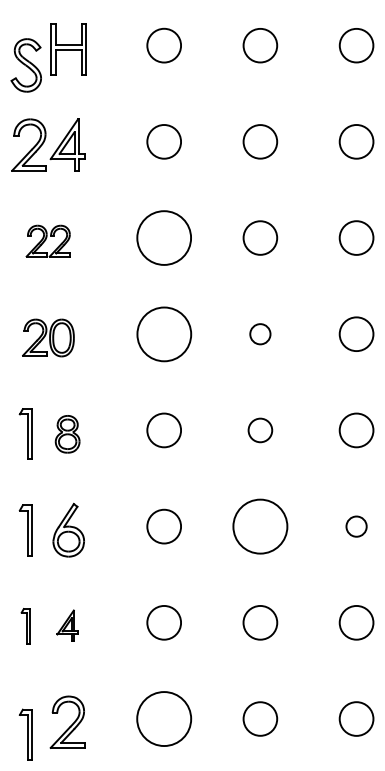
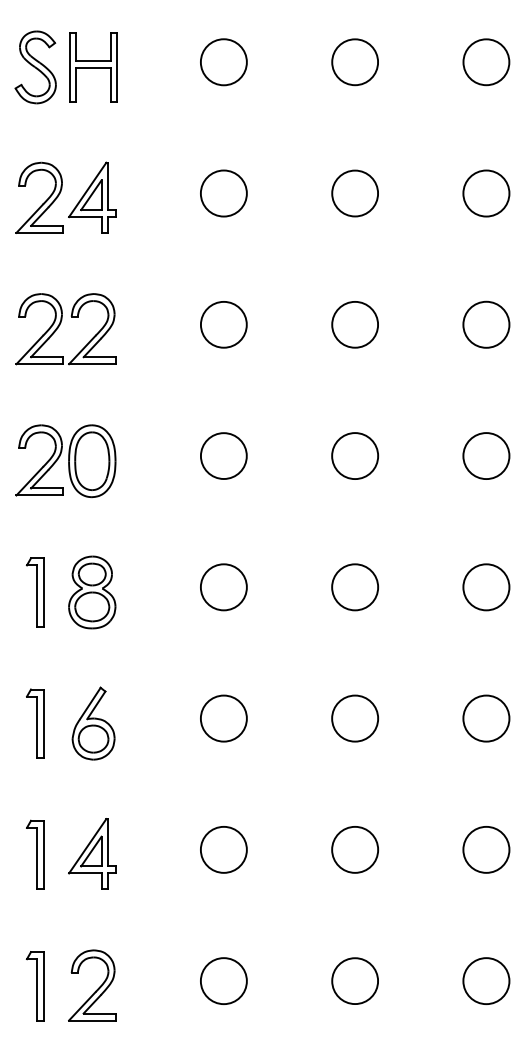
part: (25, 65) -> (34, 67), moved
circle: (164, 237) -> (224, 324), size x0.62
part: (48, 240) -> (65, 328), size x1.67
circle: (163, 333) -> (222, 455), size x0.62
circle: (260, 334) -> (355, 456), size x1.67
part: (48, 337) -> (65, 460), size x1.43
circle: (260, 430) -> (355, 587), size x1.43
part: (67, 434) -> (91, 592), size x1.43
circle: (260, 526) -> (355, 718), size x0.62
circle: (356, 526) -> (486, 718), size x1.67
part: (67, 625) -> (91, 853), size x1.67
part: (25, 626) -> (34, 854), size x1.43
circle: (164, 718) -> (224, 980), size x0.62
part: (25, 734) -> (34, 985), moved

